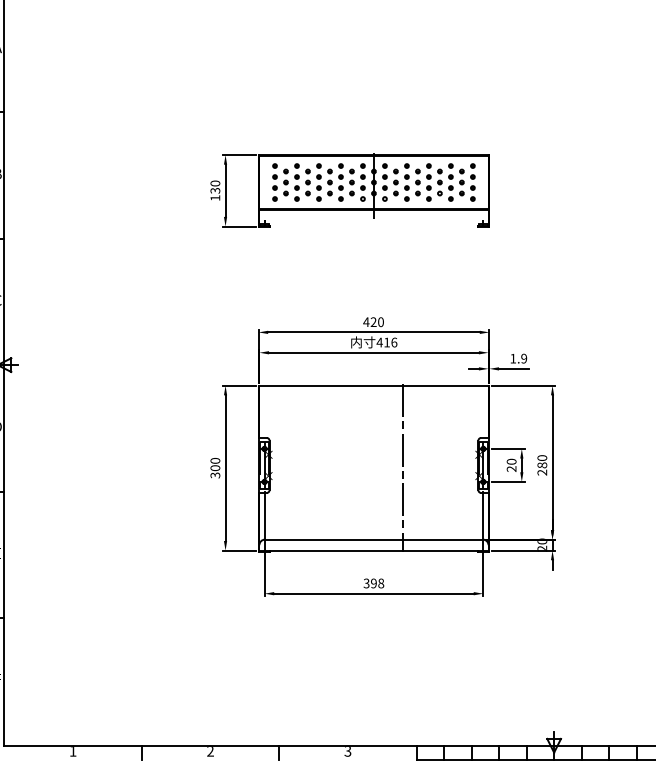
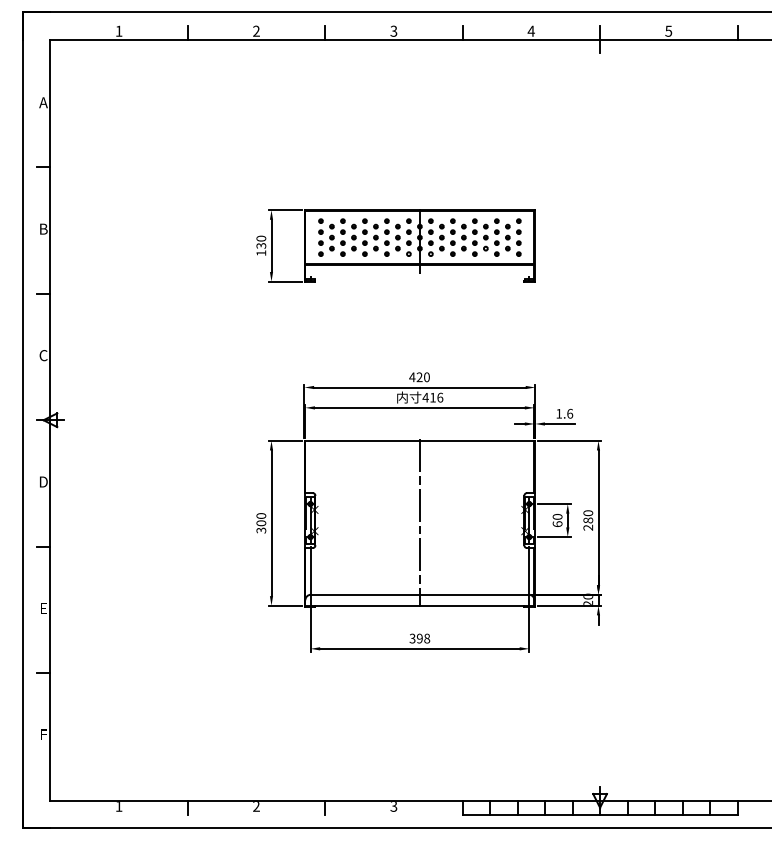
text: (524, 358) -> (570, 413), 1.9 -> 1.6
line: (402, 468) -> (419, 523), moved
text: (511, 469) -> (557, 524), 20 -> 60

